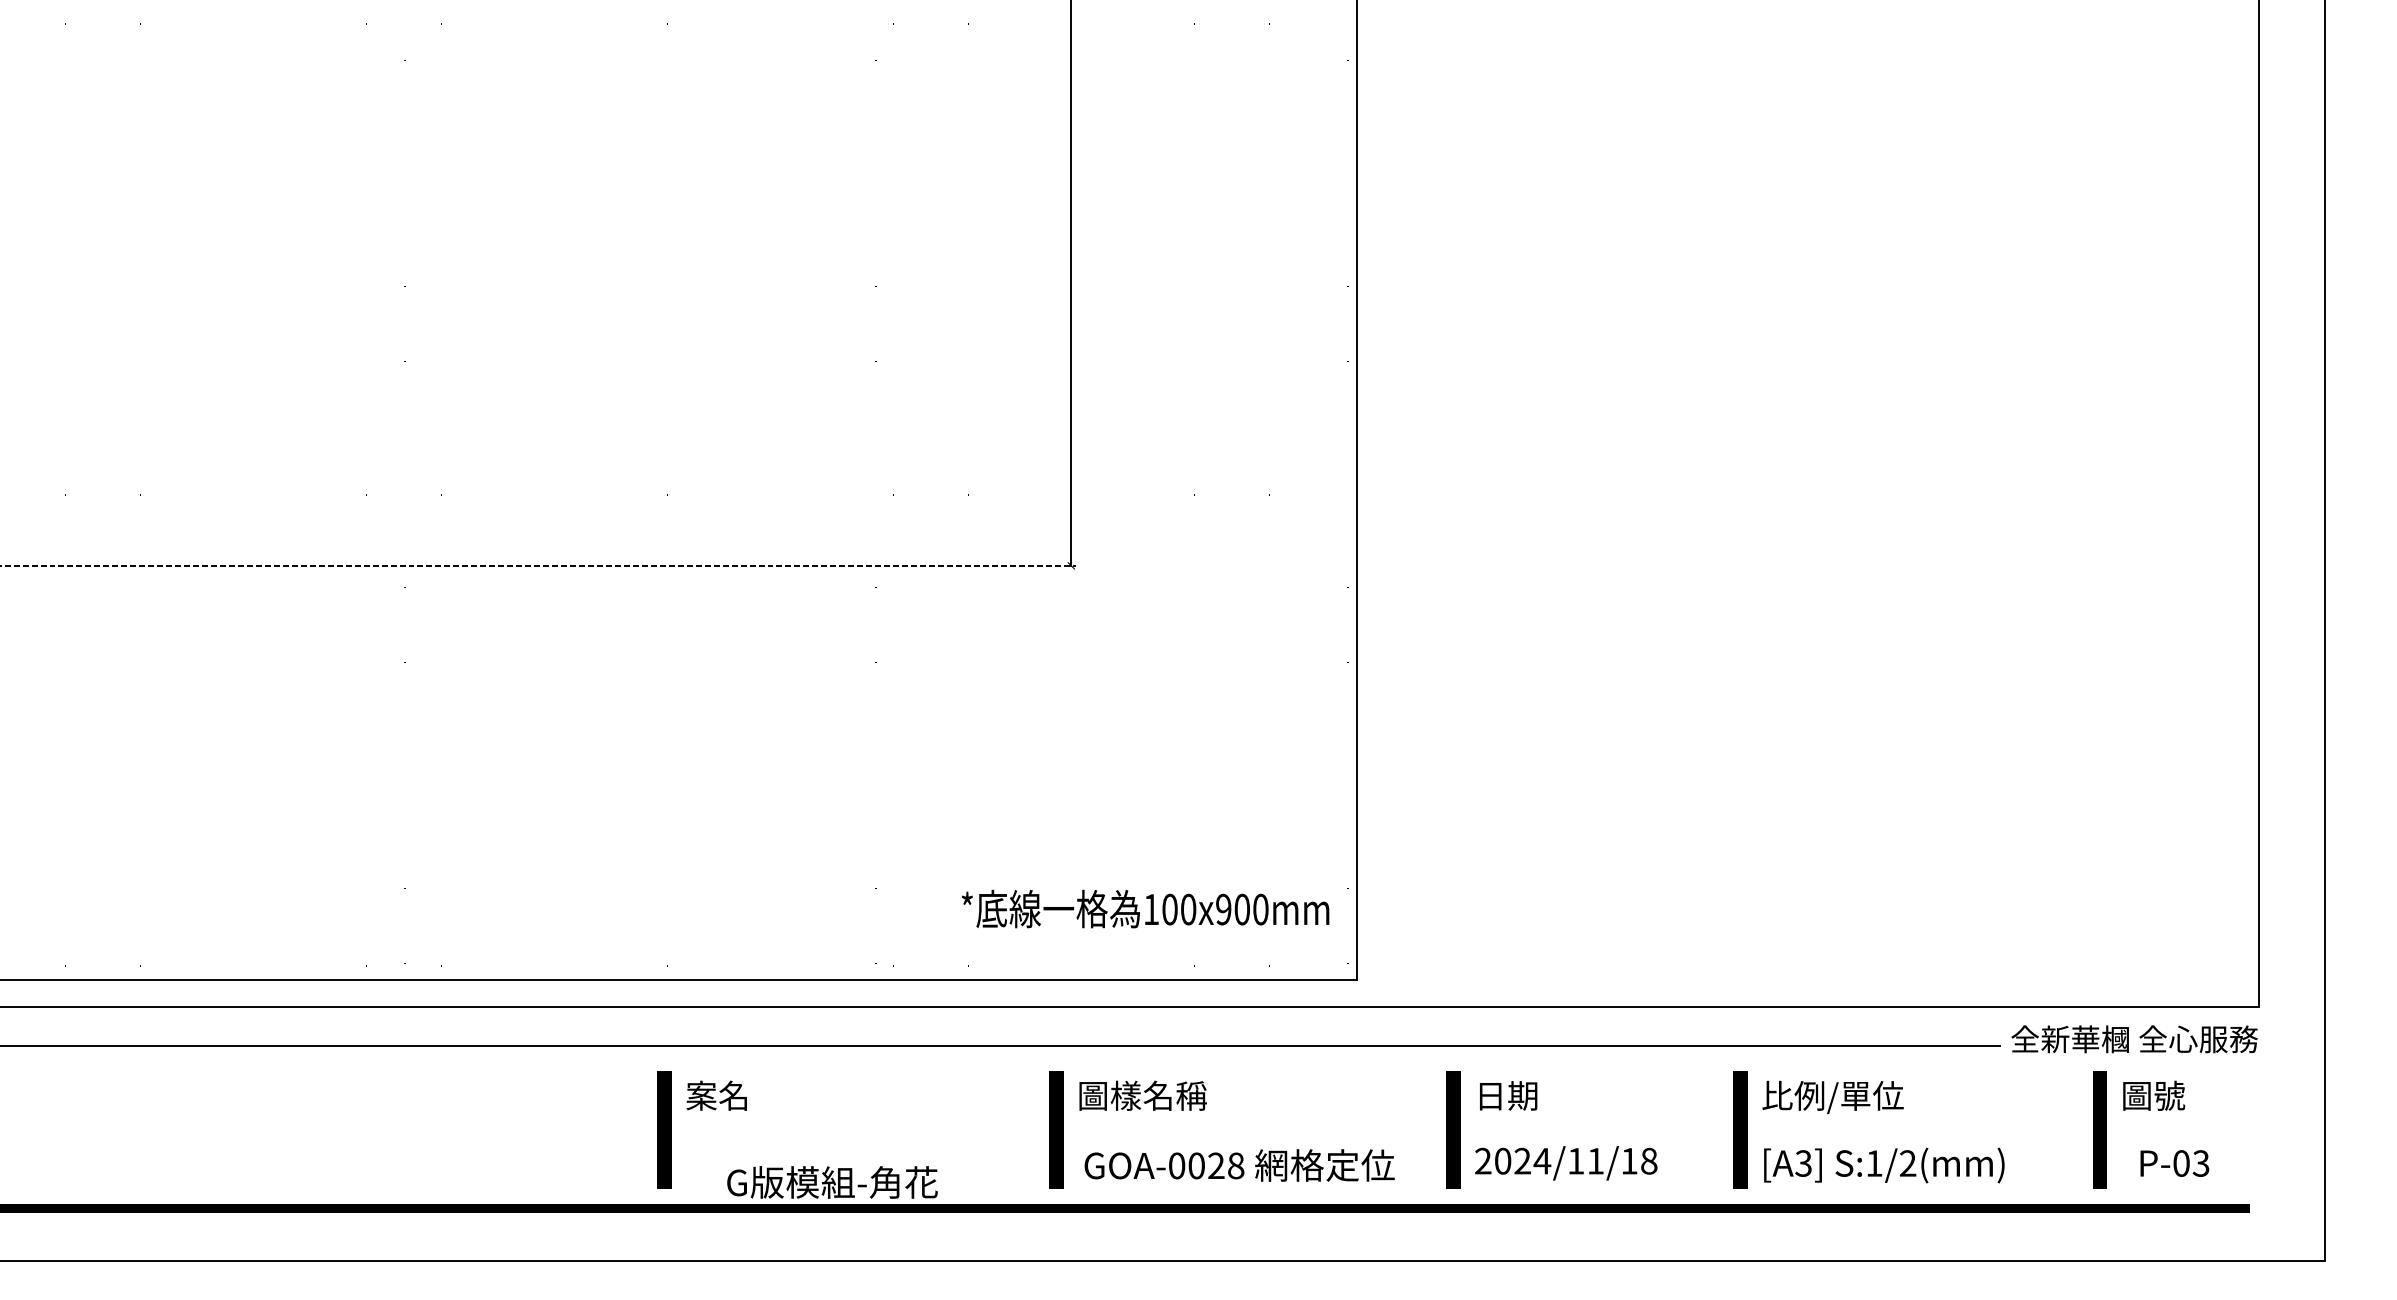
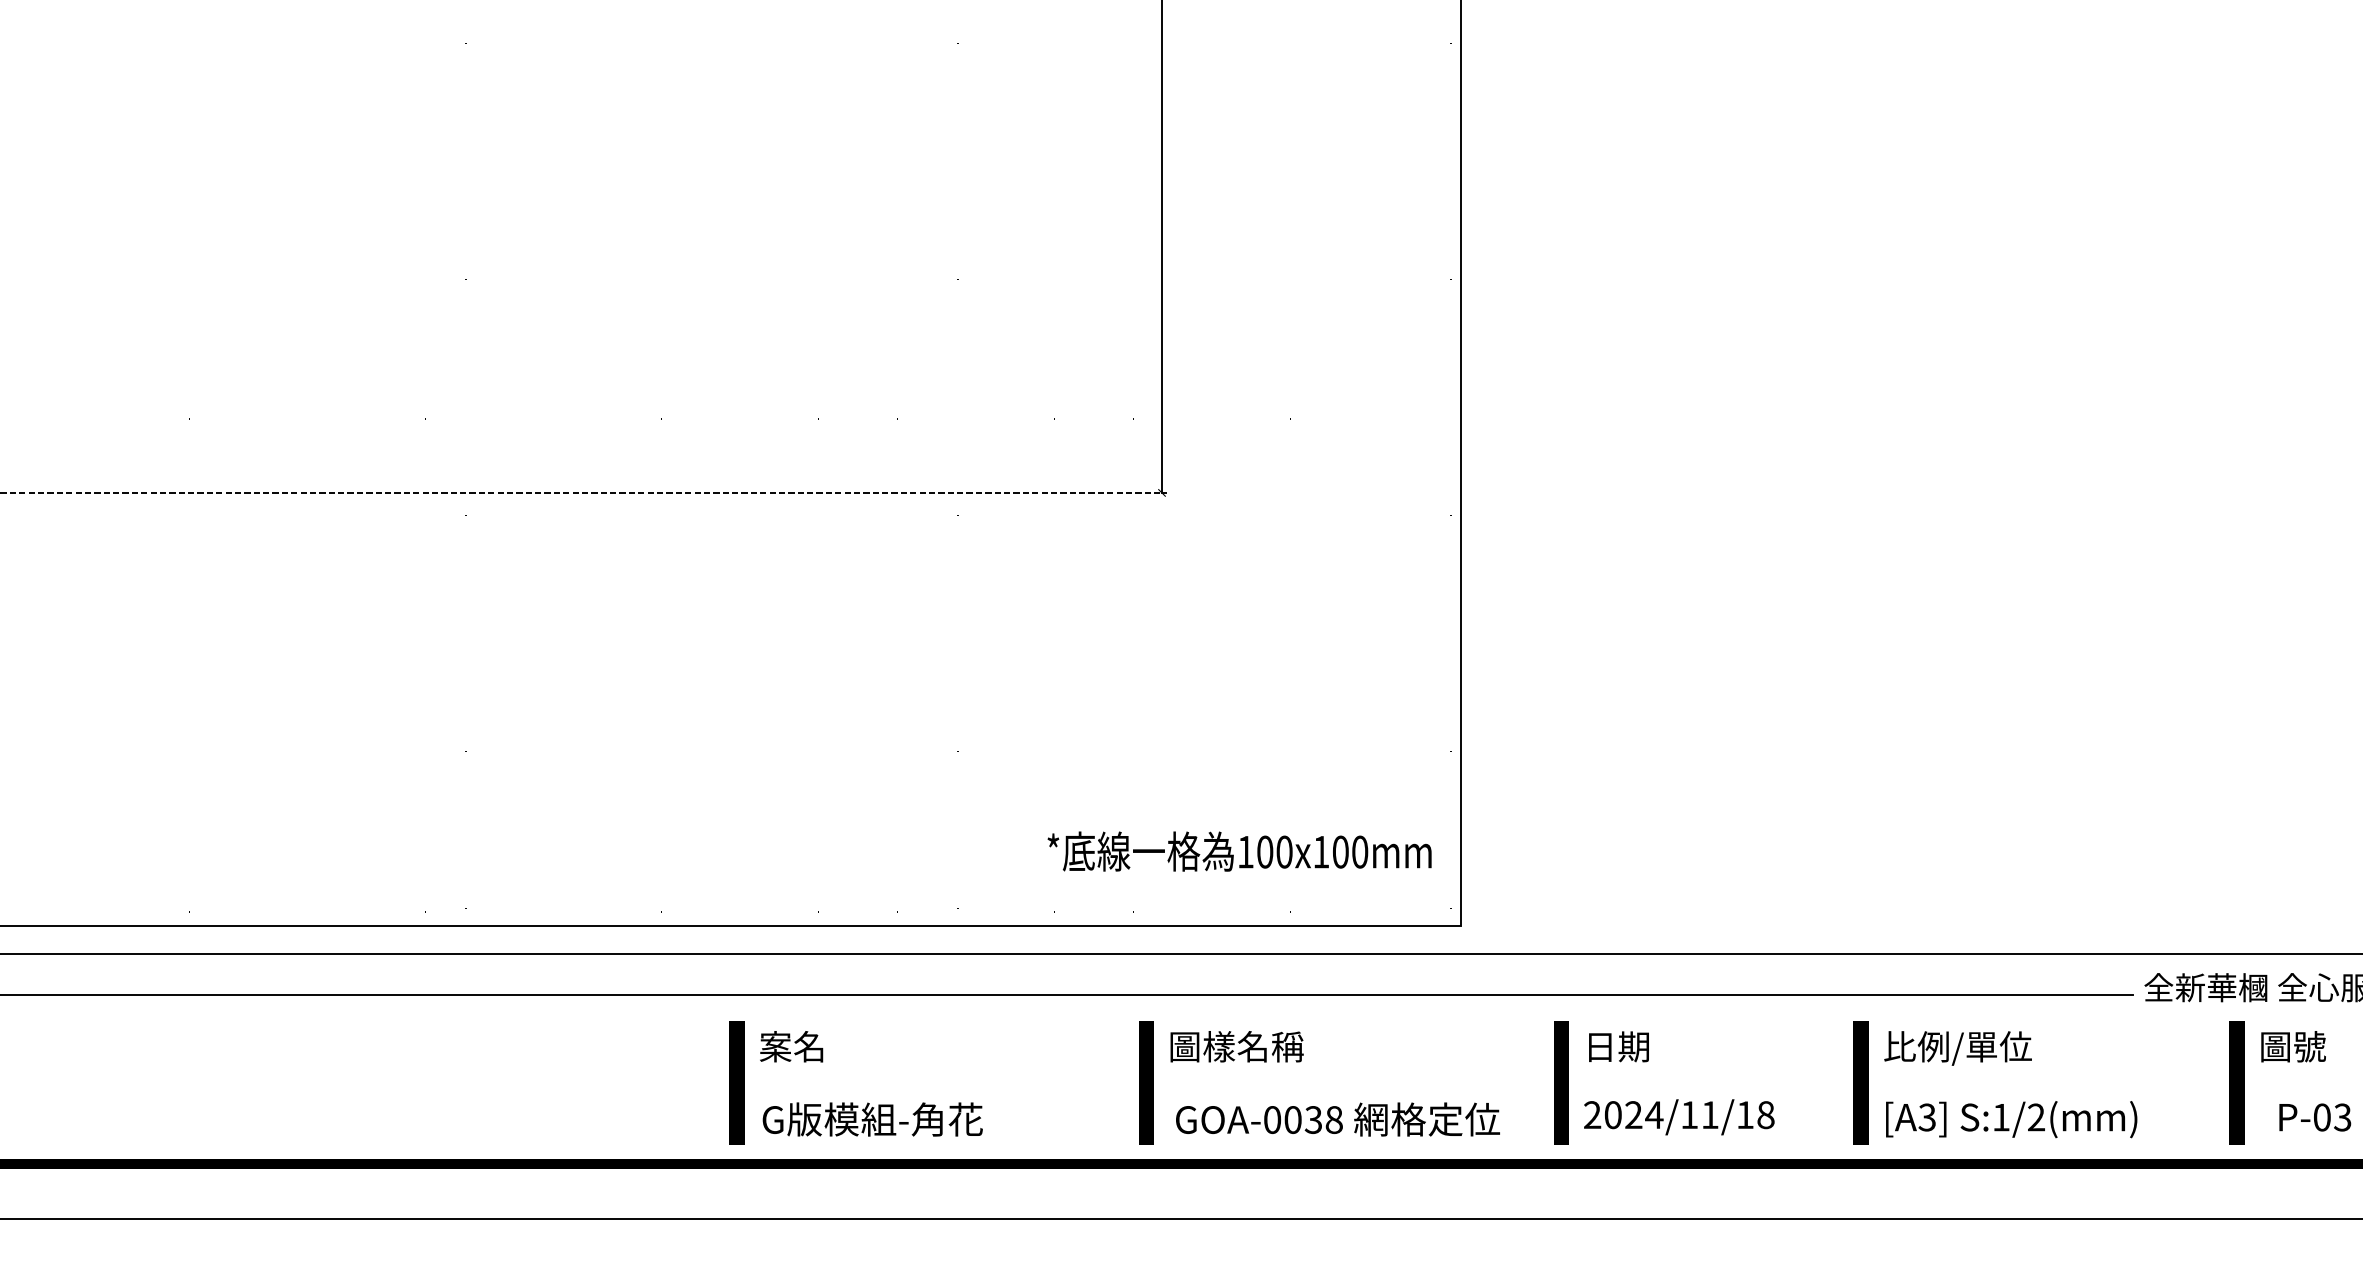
text: (1223, 909) -> (1321, 852), 100x900mm -> 100x100mm
text: (1216, 1166) -> (1313, 1120), GOA-0028 -> GOA-0038
text: (832, 1182) -> (872, 1119), moved

